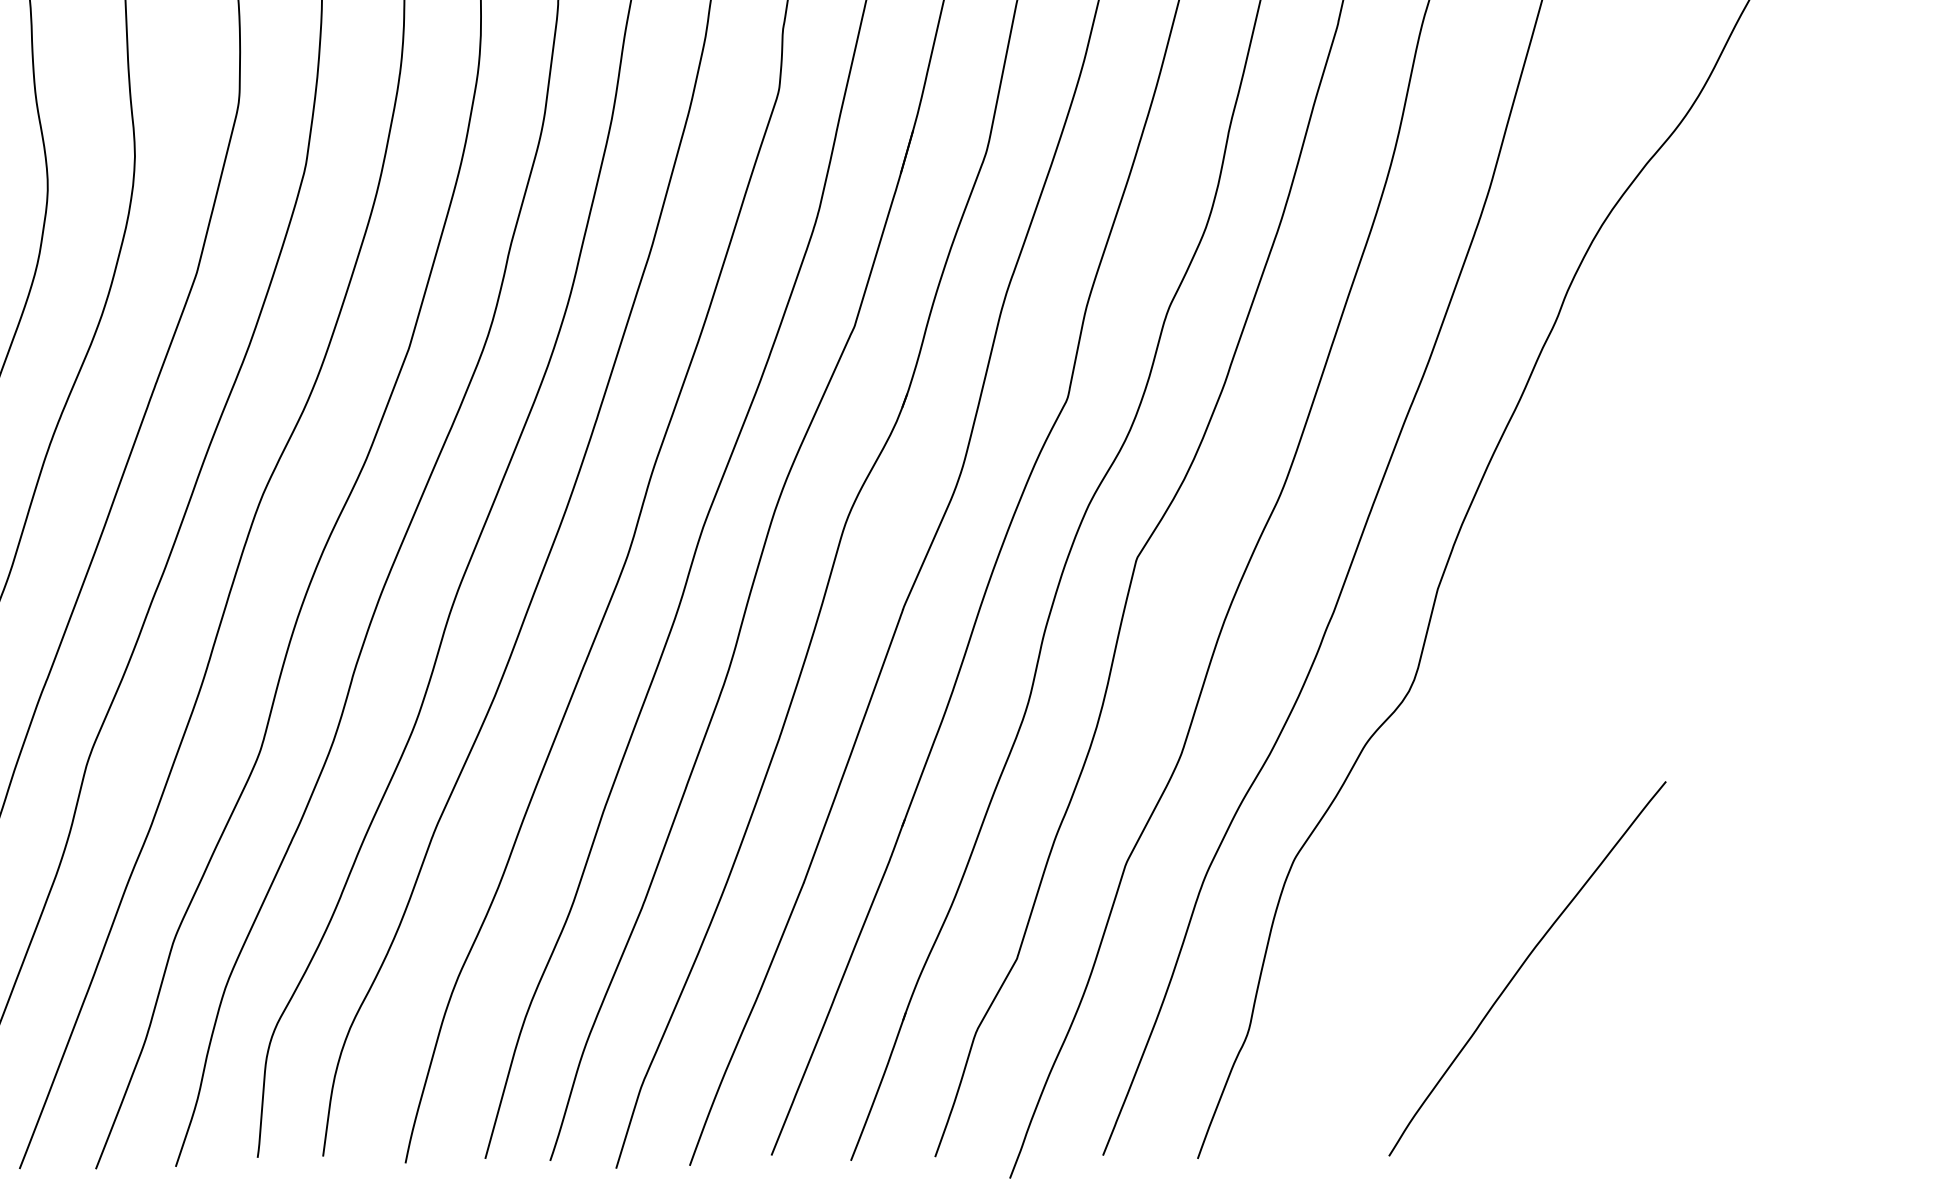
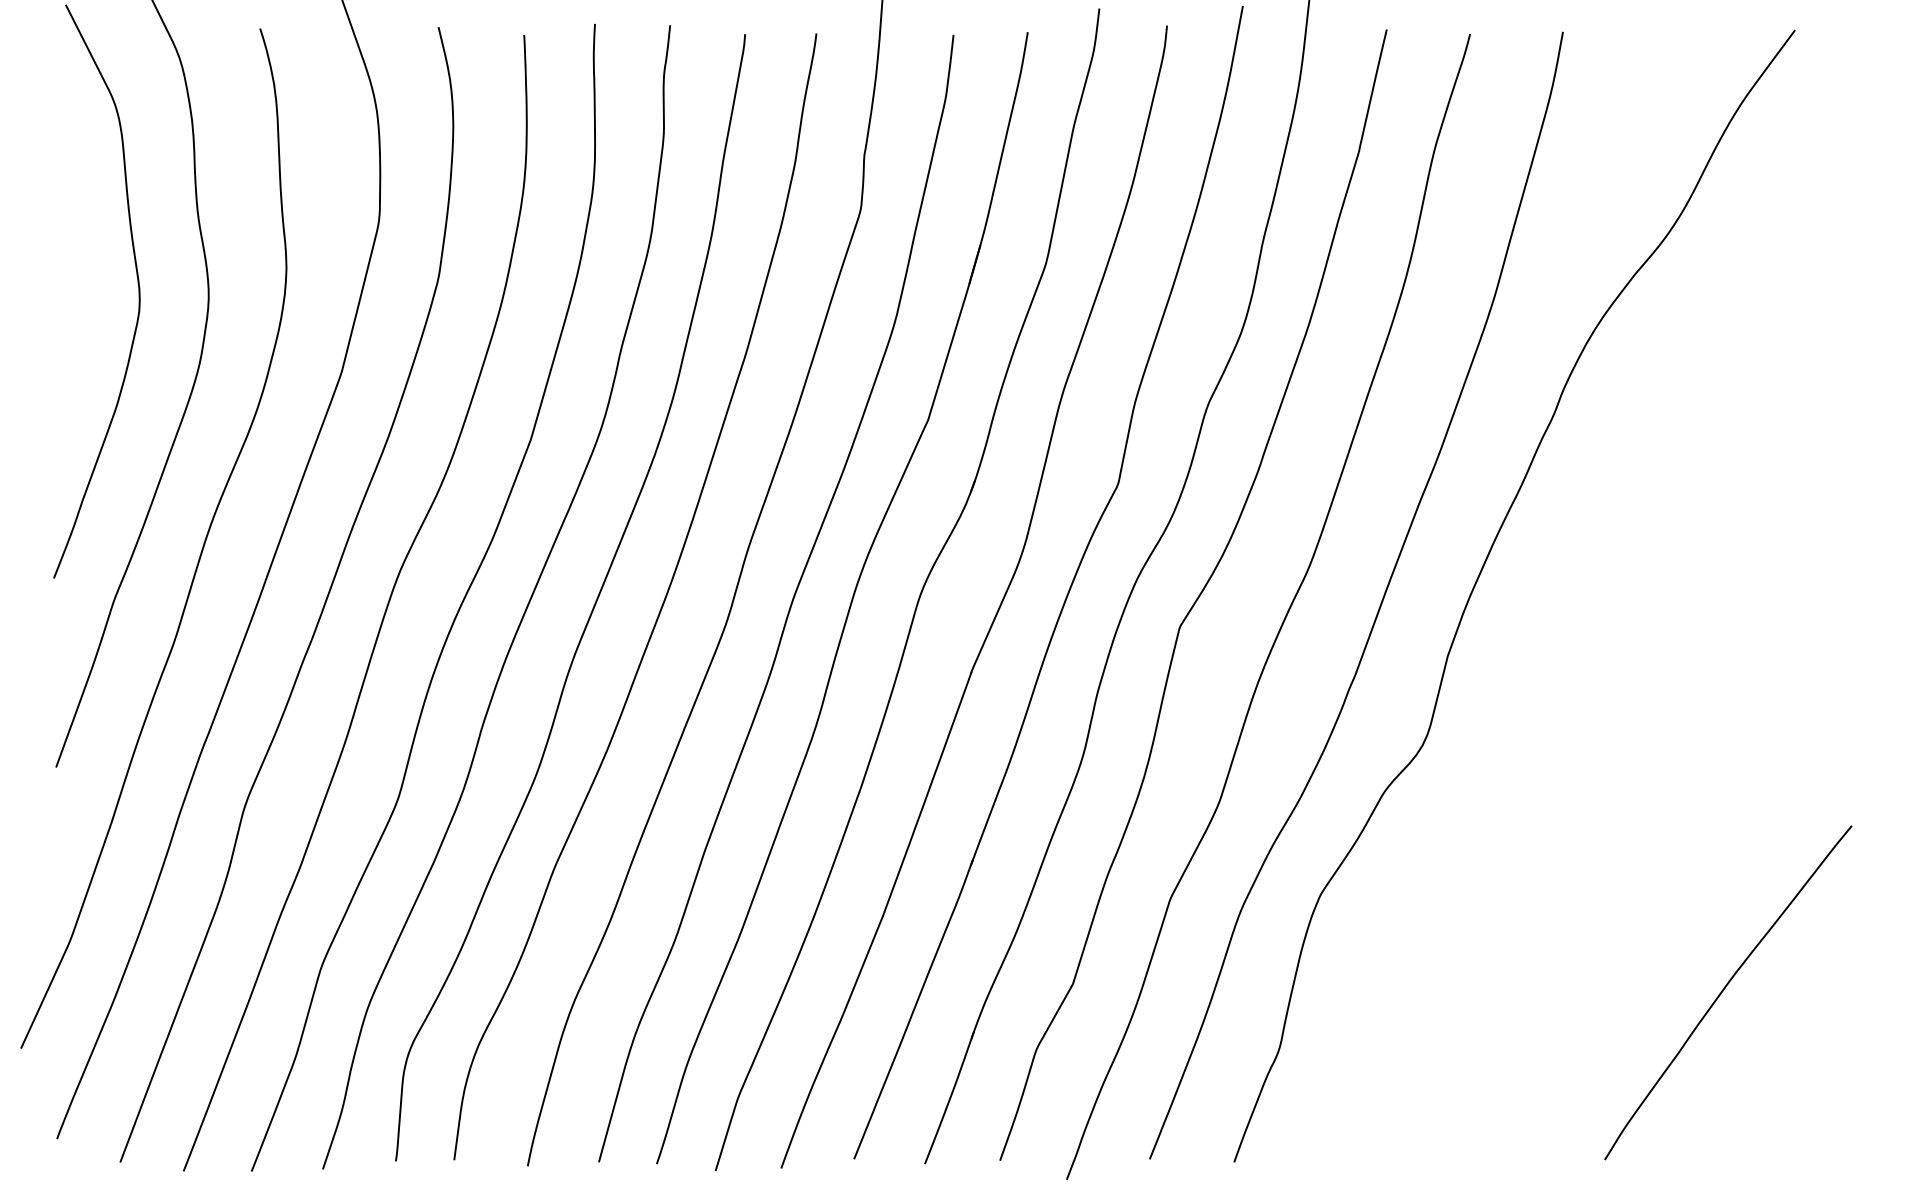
curve: (1523, 966) -> (1724, 990), moved

